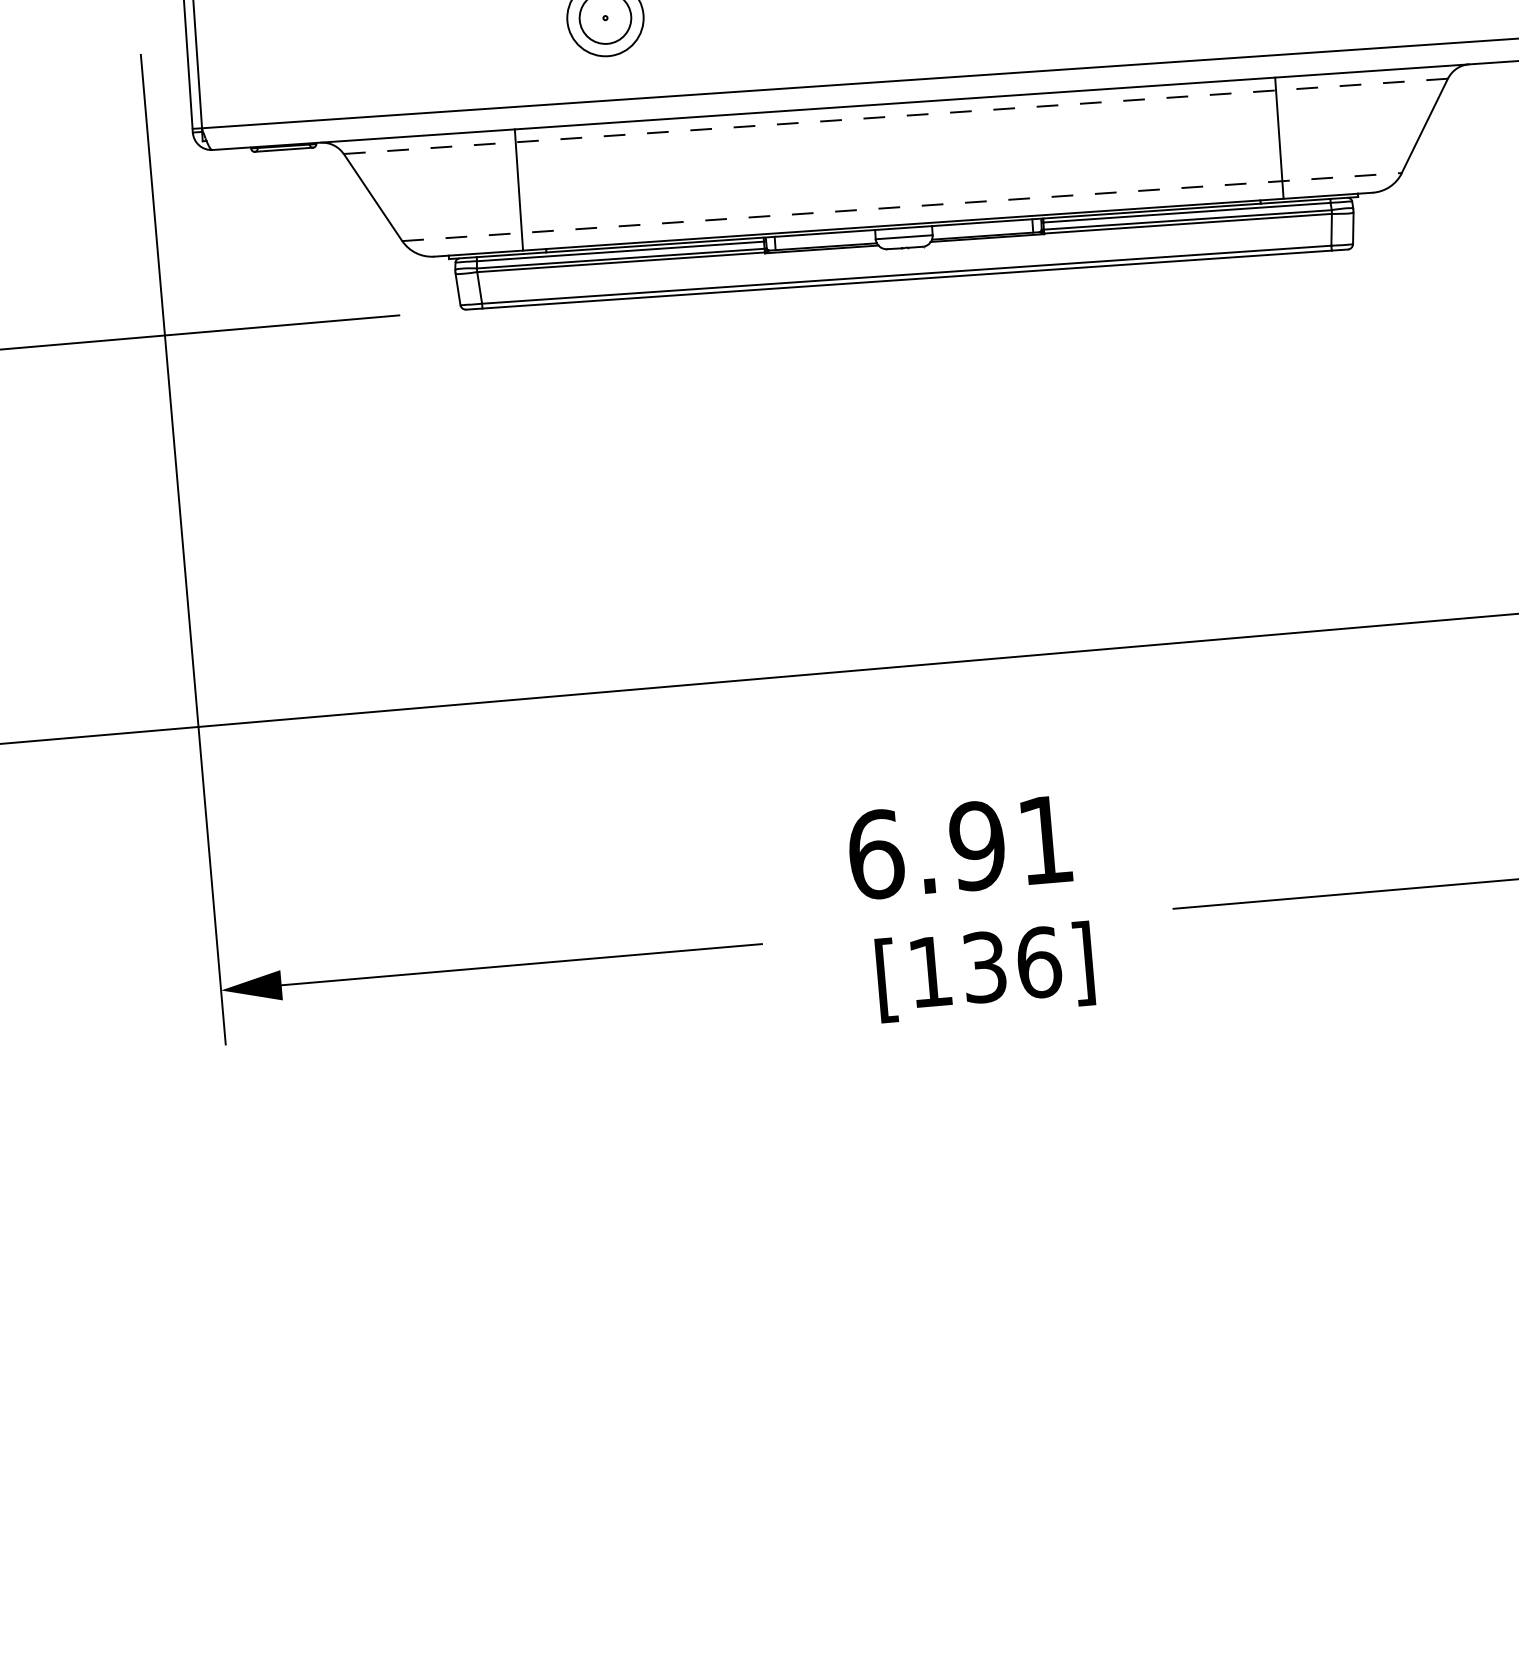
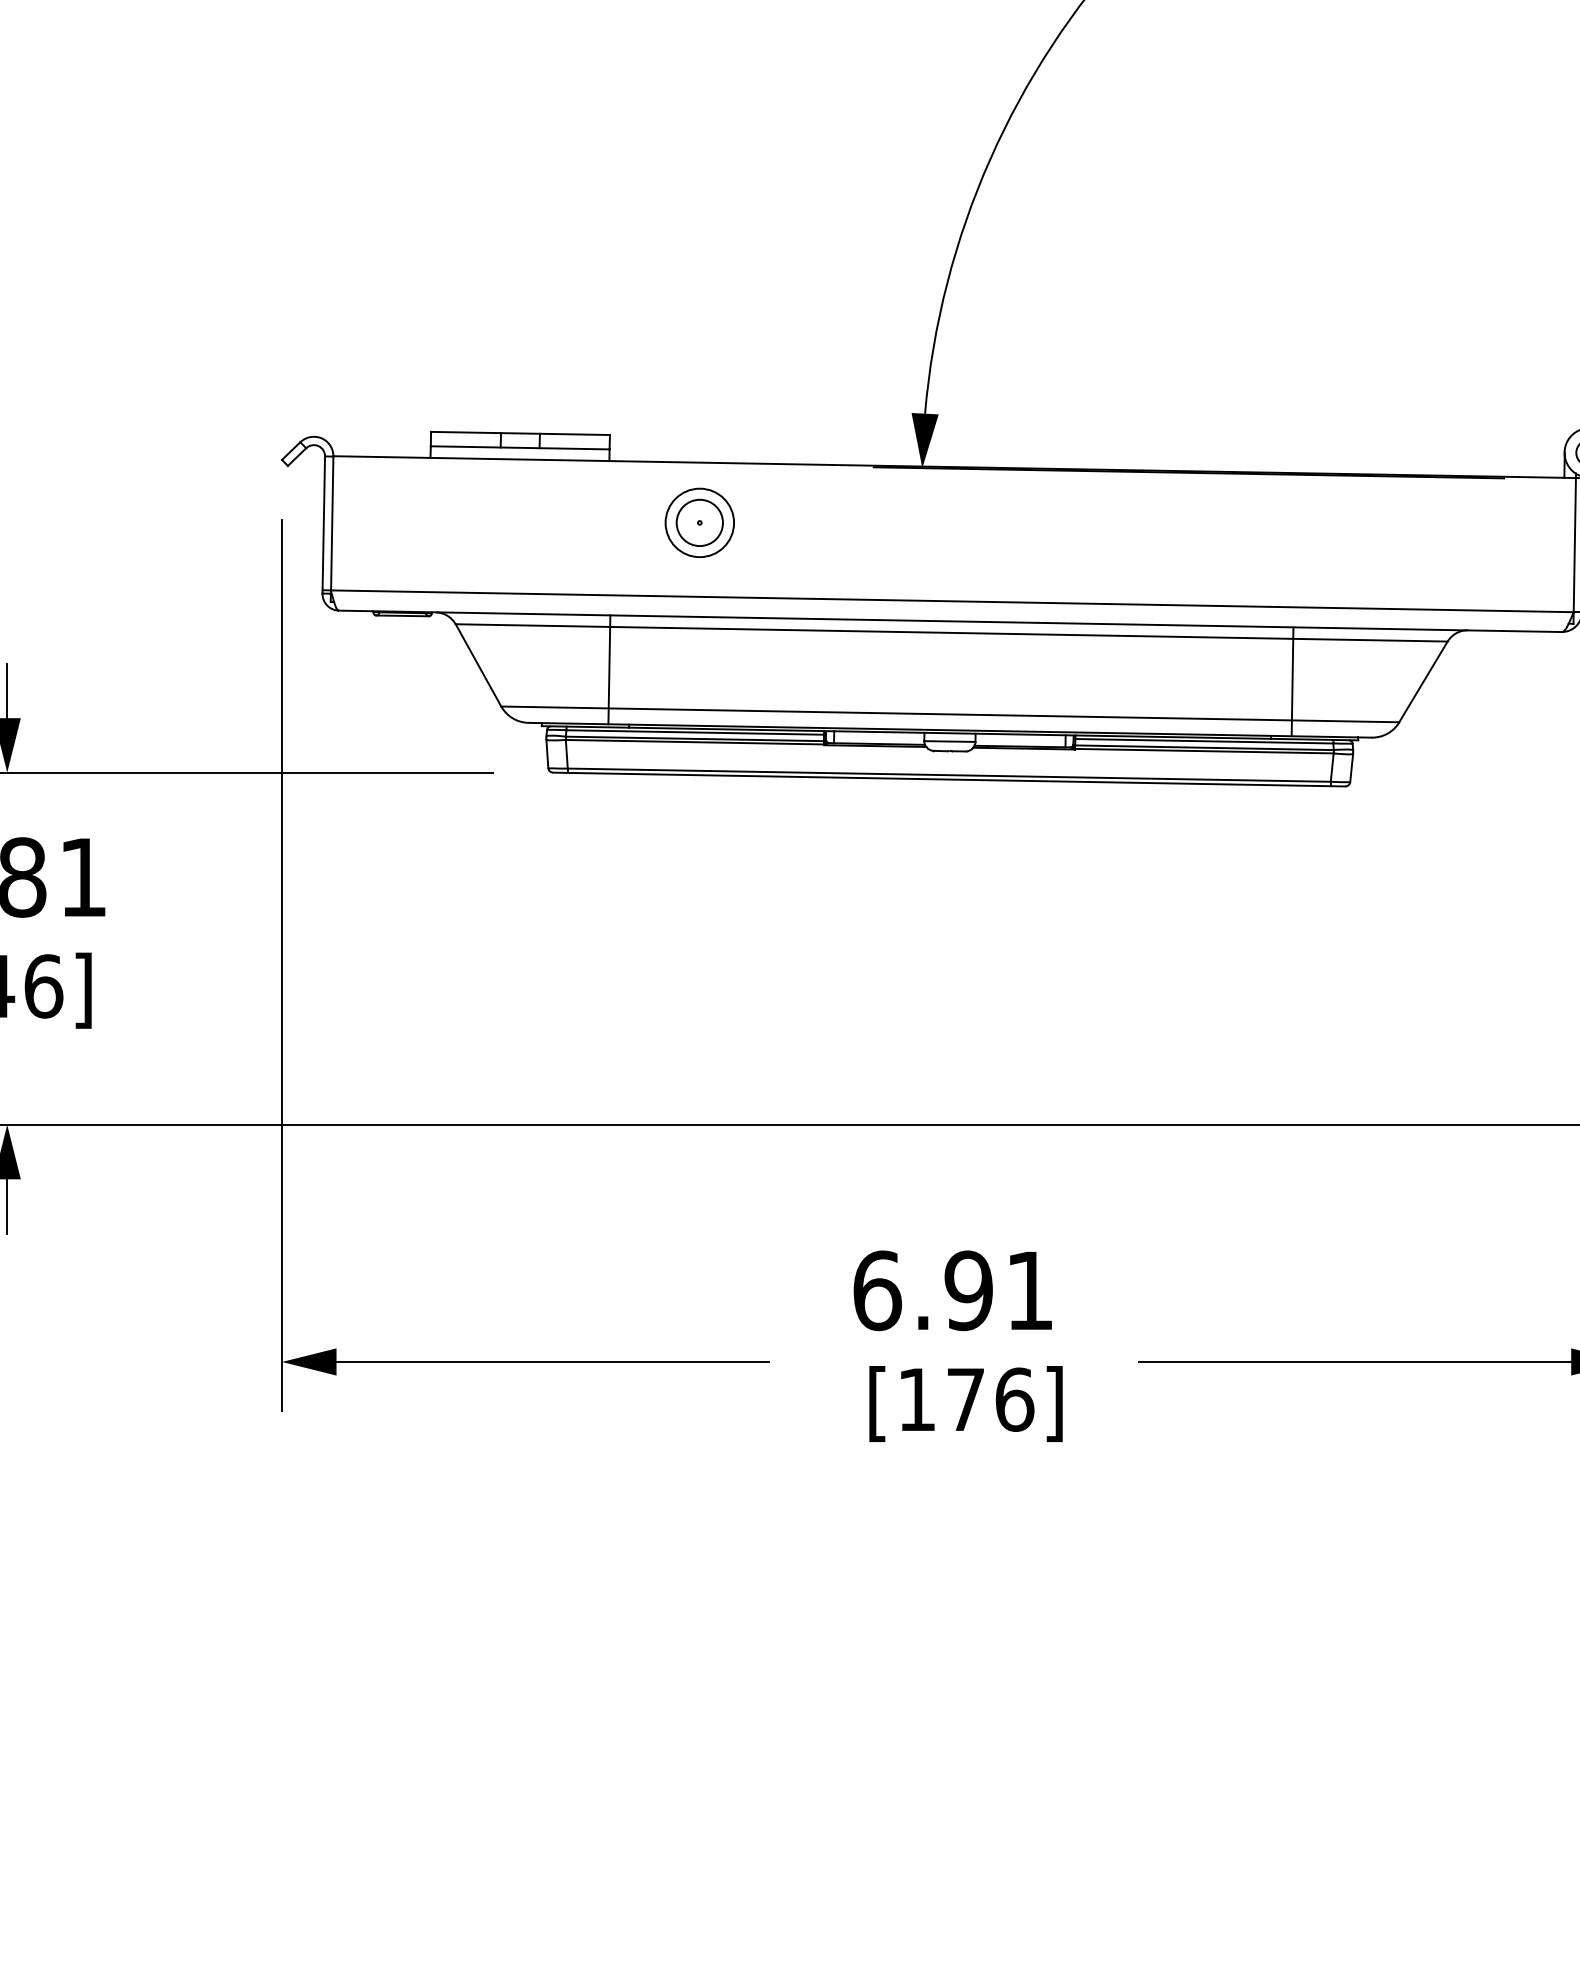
line: (895, 115) -> (951, 632), dashed -> solid
line: (902, 207) -> (950, 714), dashed -> solid
text: (984, 967) -> (965, 1399), [136] -> [176]

